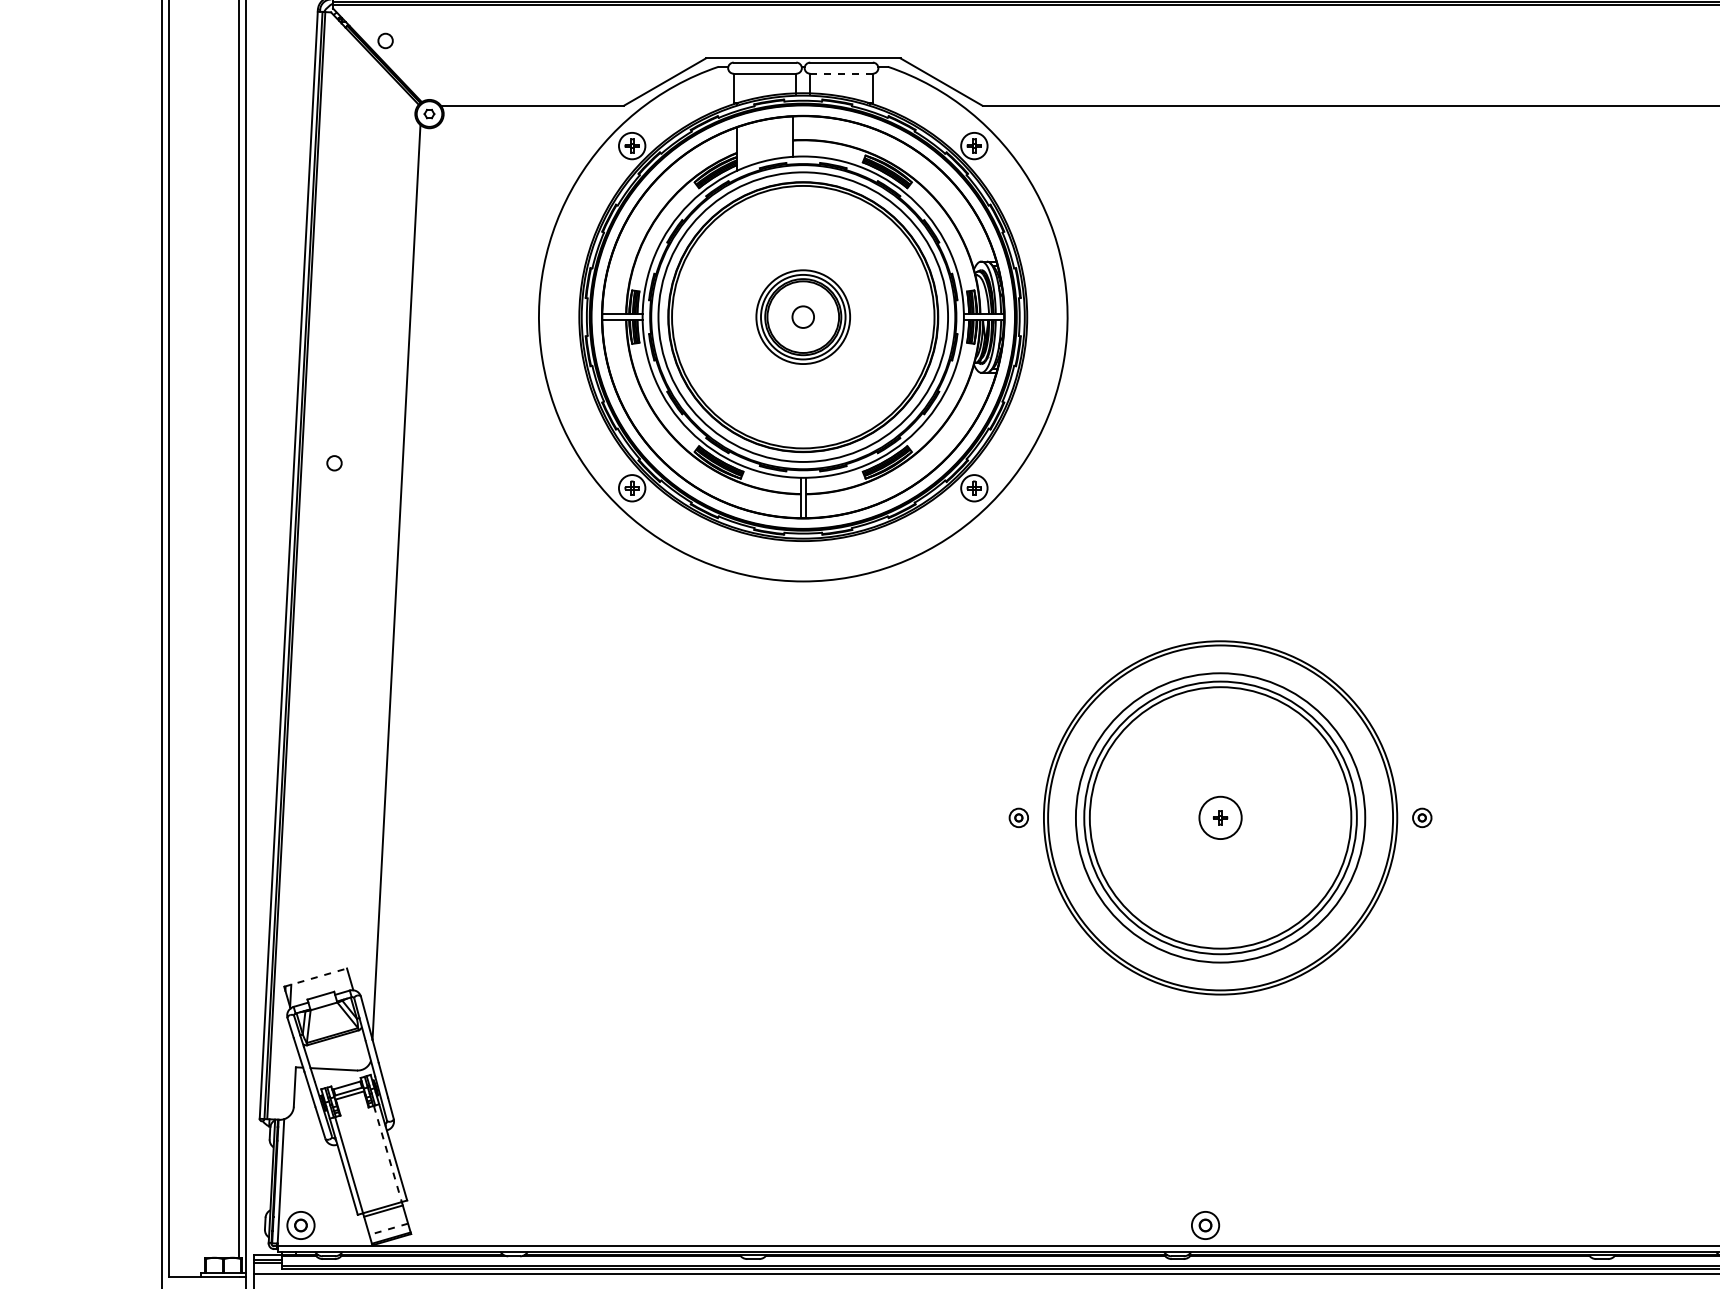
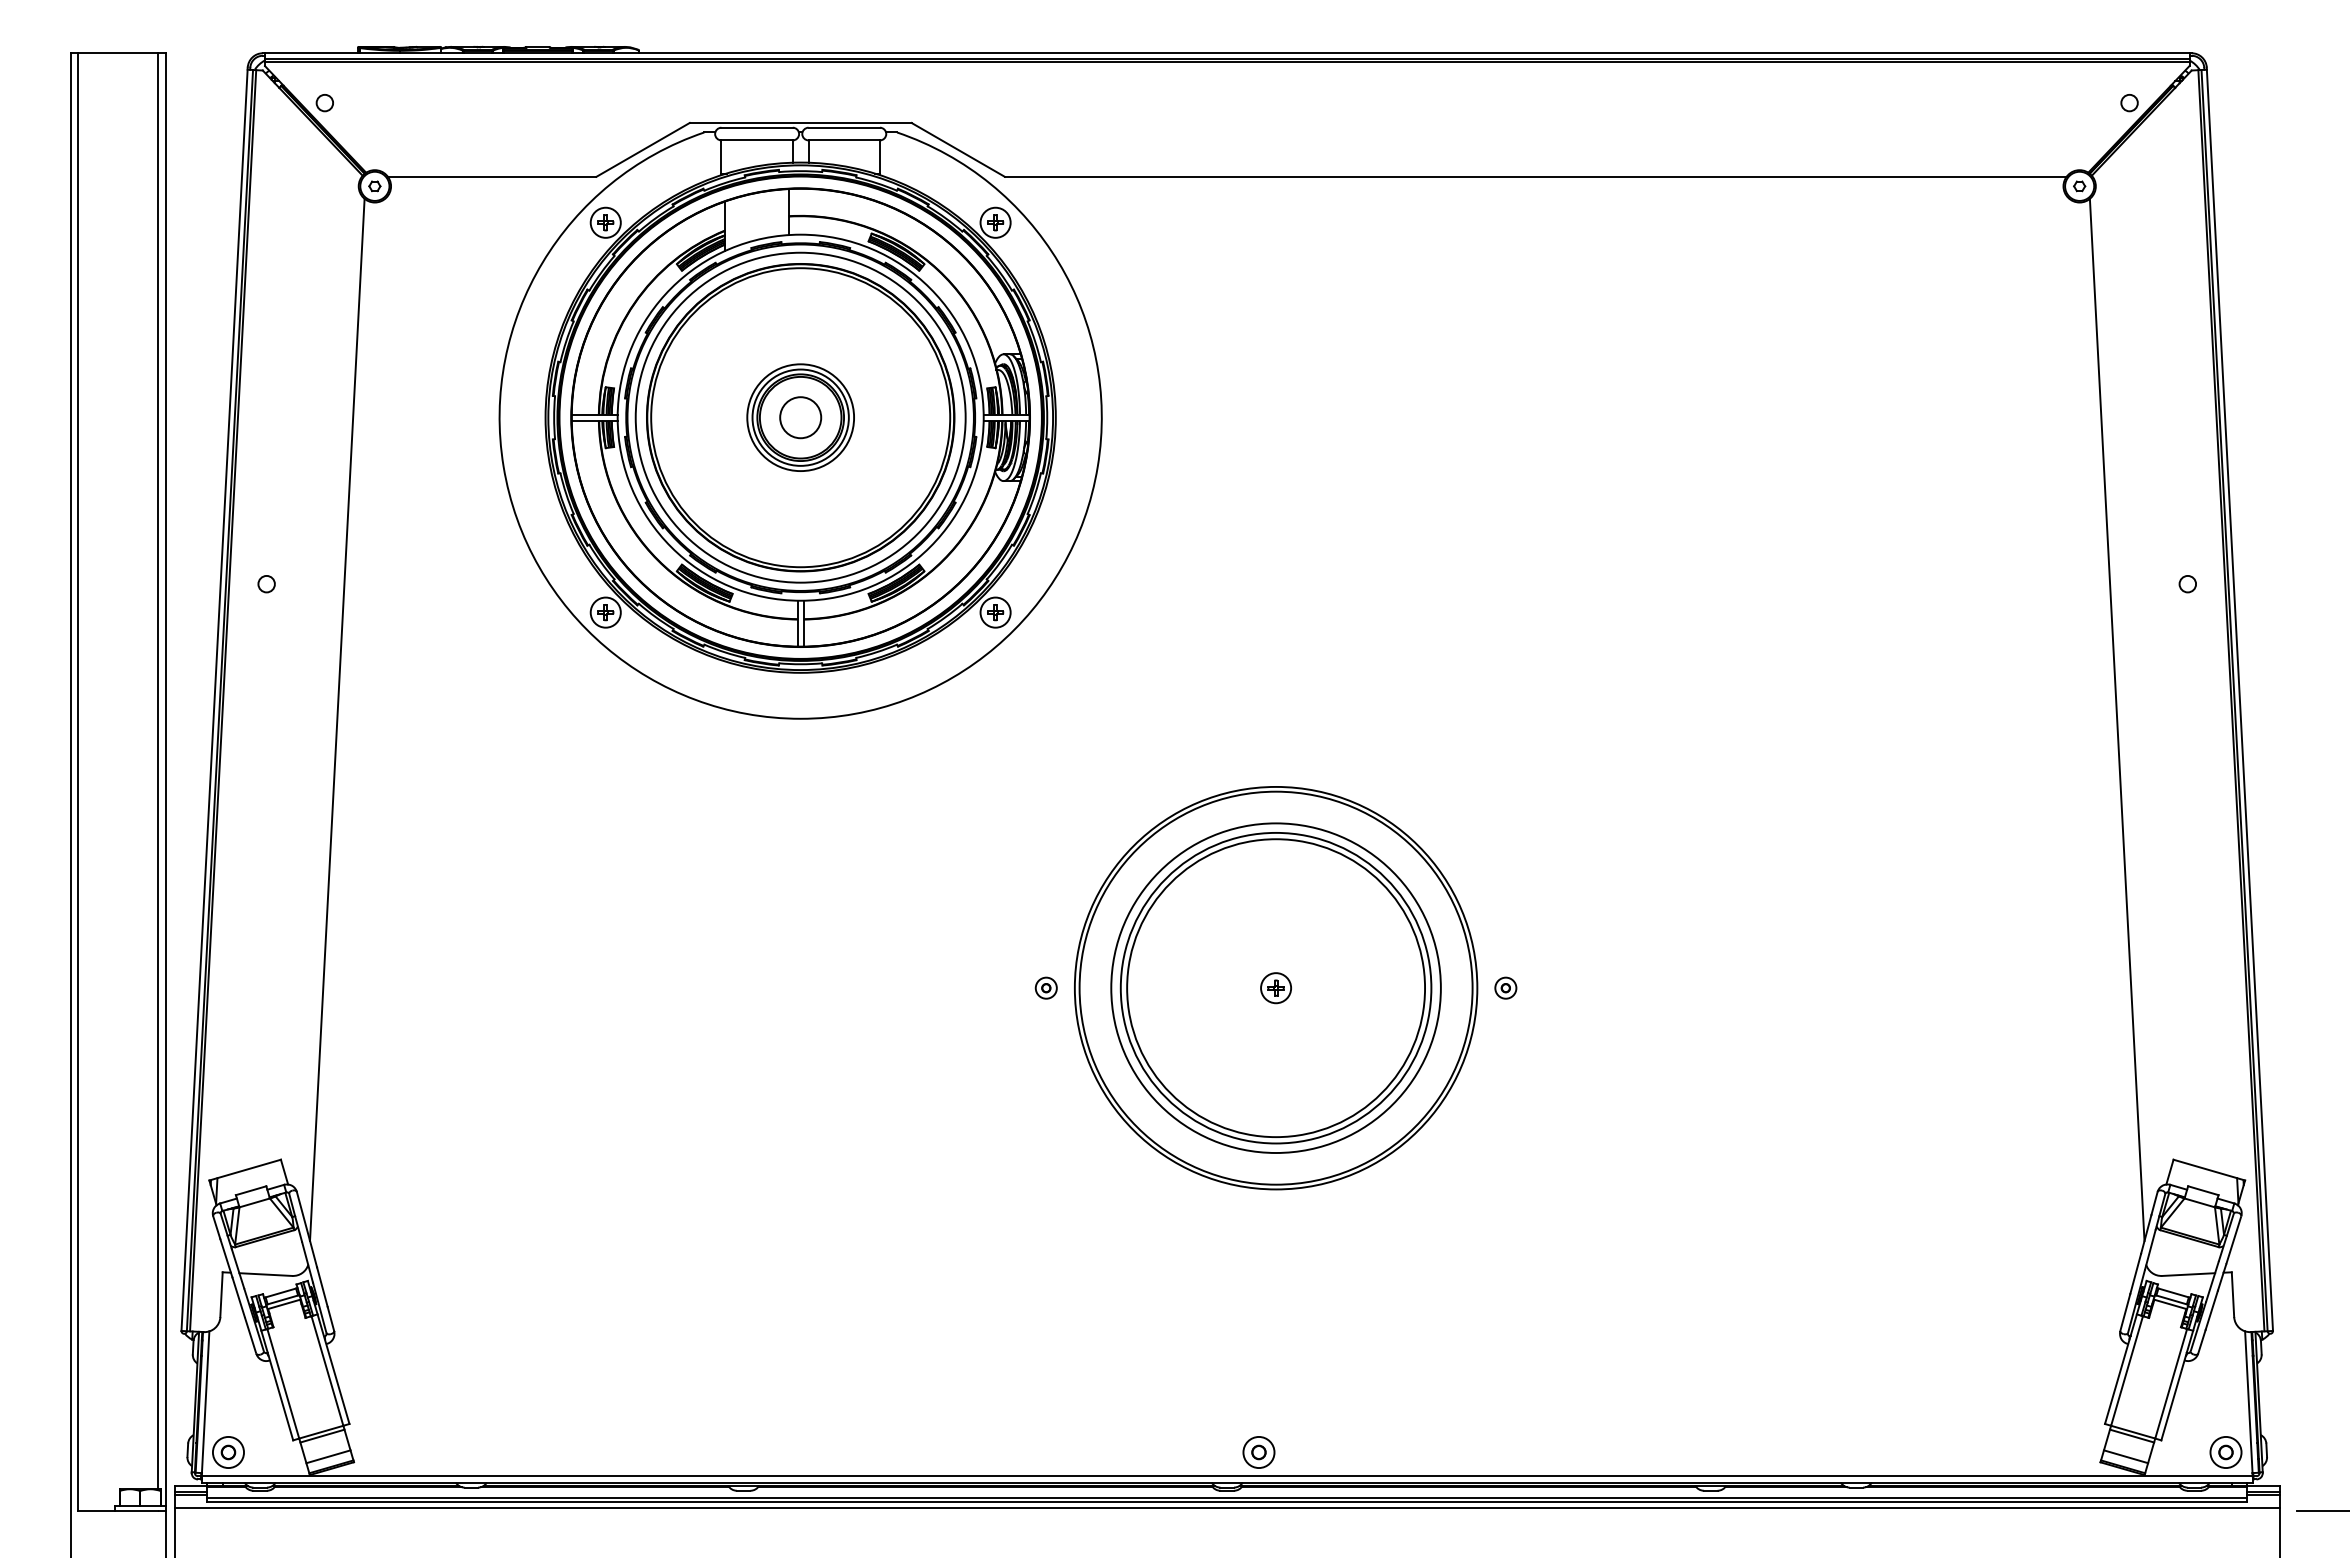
line: (841, 73) -> (844, 140), dashed -> solid
circle: (803, 316) -> (800, 417), size x1.67
circle: (1220, 818) -> (1276, 988), size x0.62
line: (315, 977) -> (245, 1169), dashed -> solid
line: (387, 1154) -> (327, 1371), dashed -> solid
line: (388, 1229) -> (328, 1456), dashed -> solid

